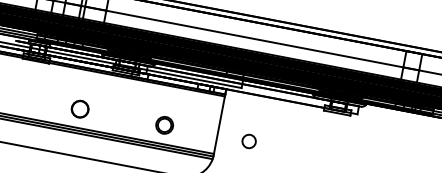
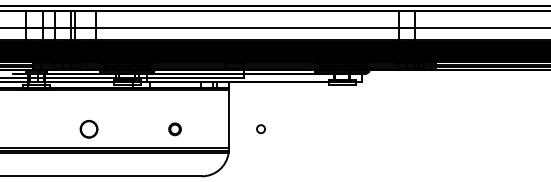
part: (164, 125) -> (174, 129), size x0.7
circle: (248, 140) -> (260, 128), size x0.6

